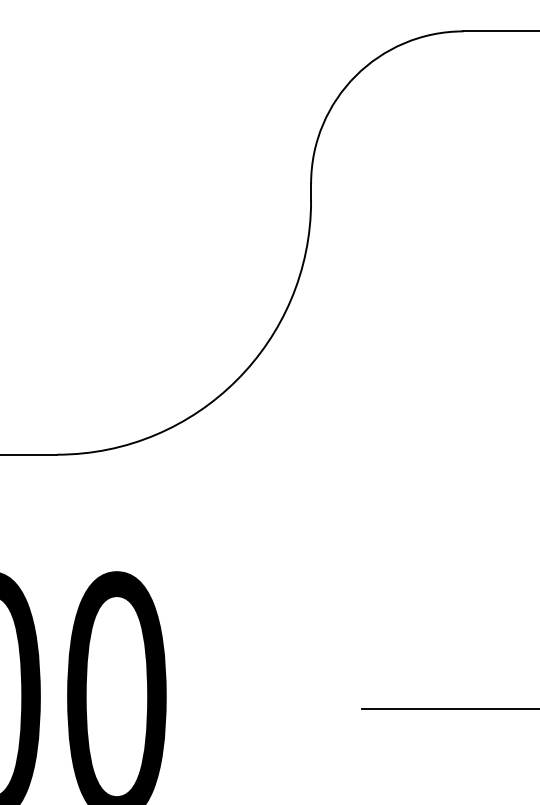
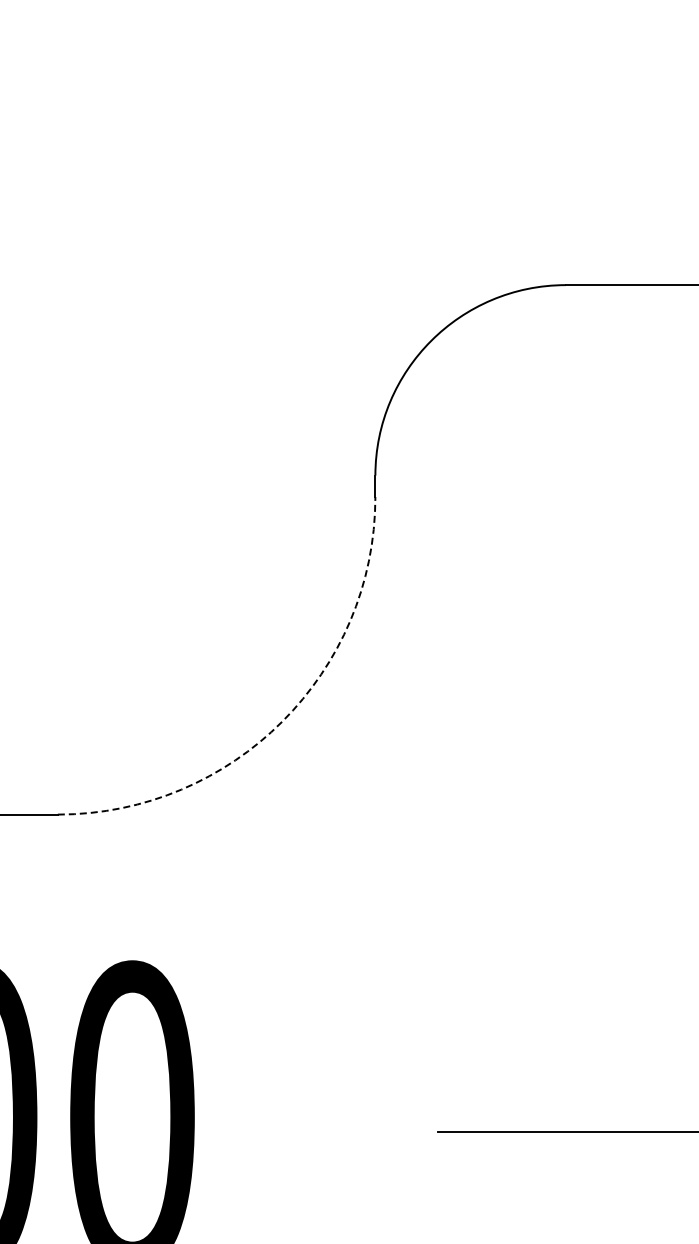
arc: (236, 380) -> (282, 721), solid -> dashed

